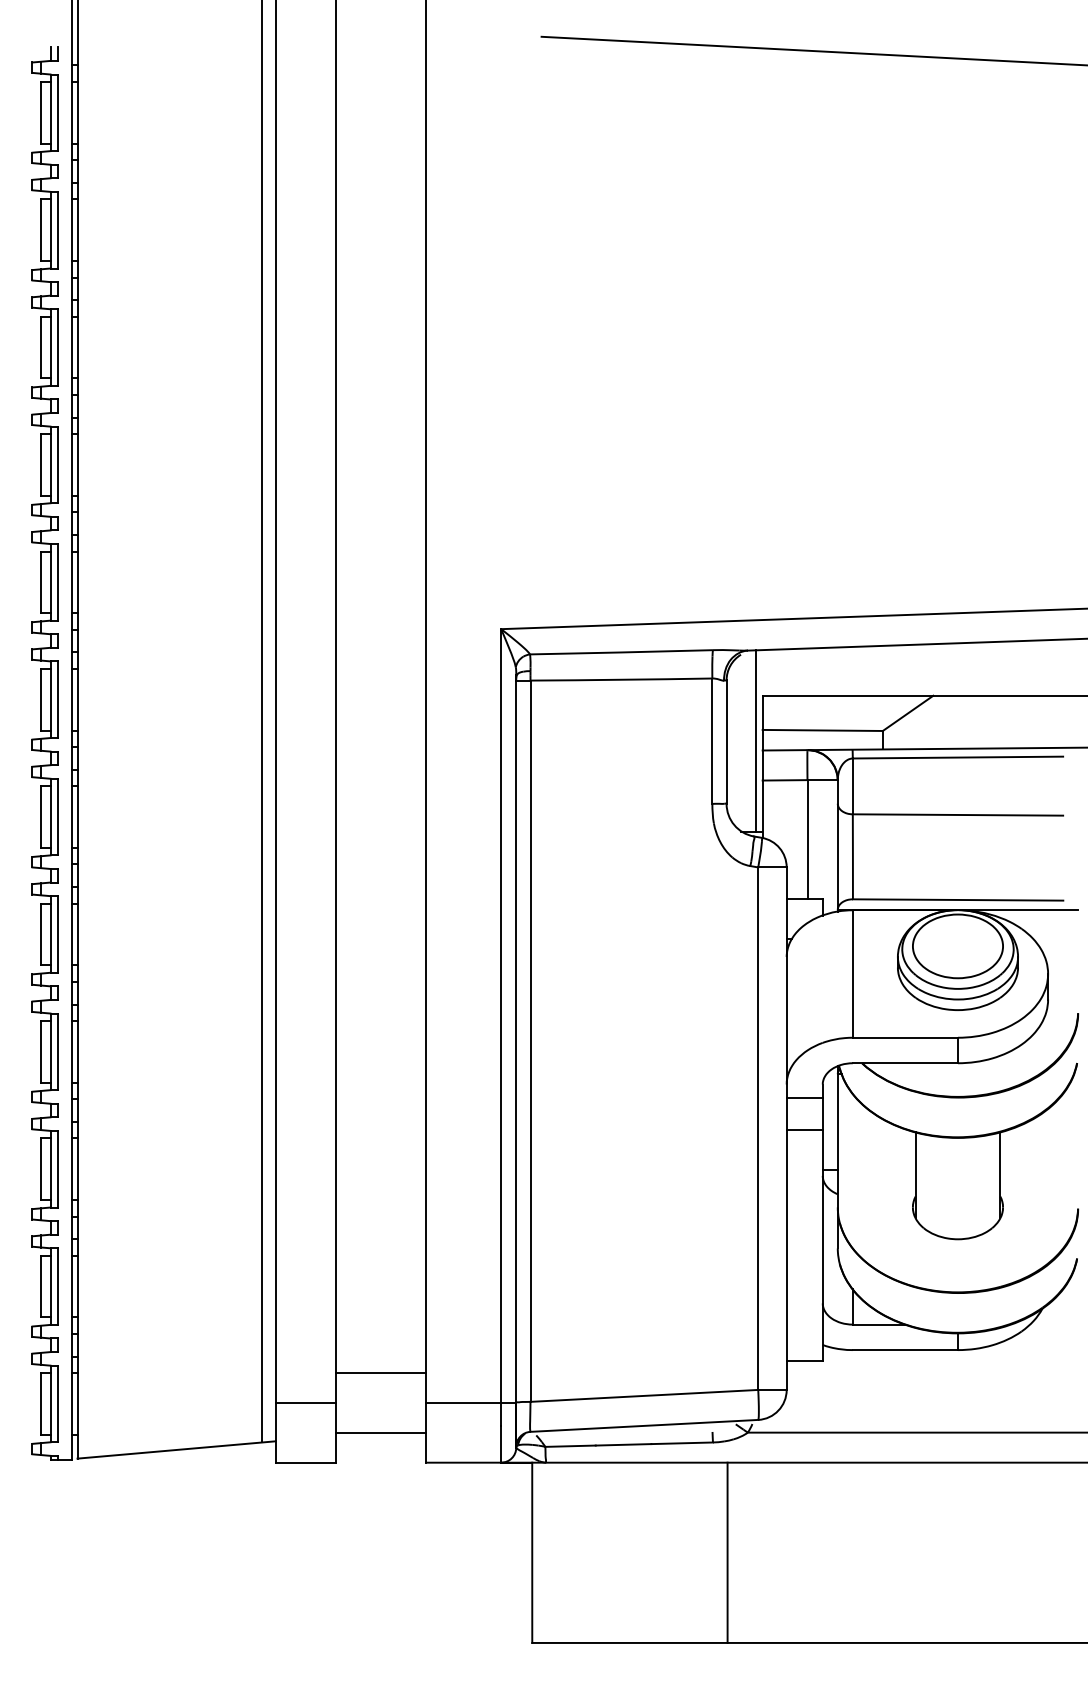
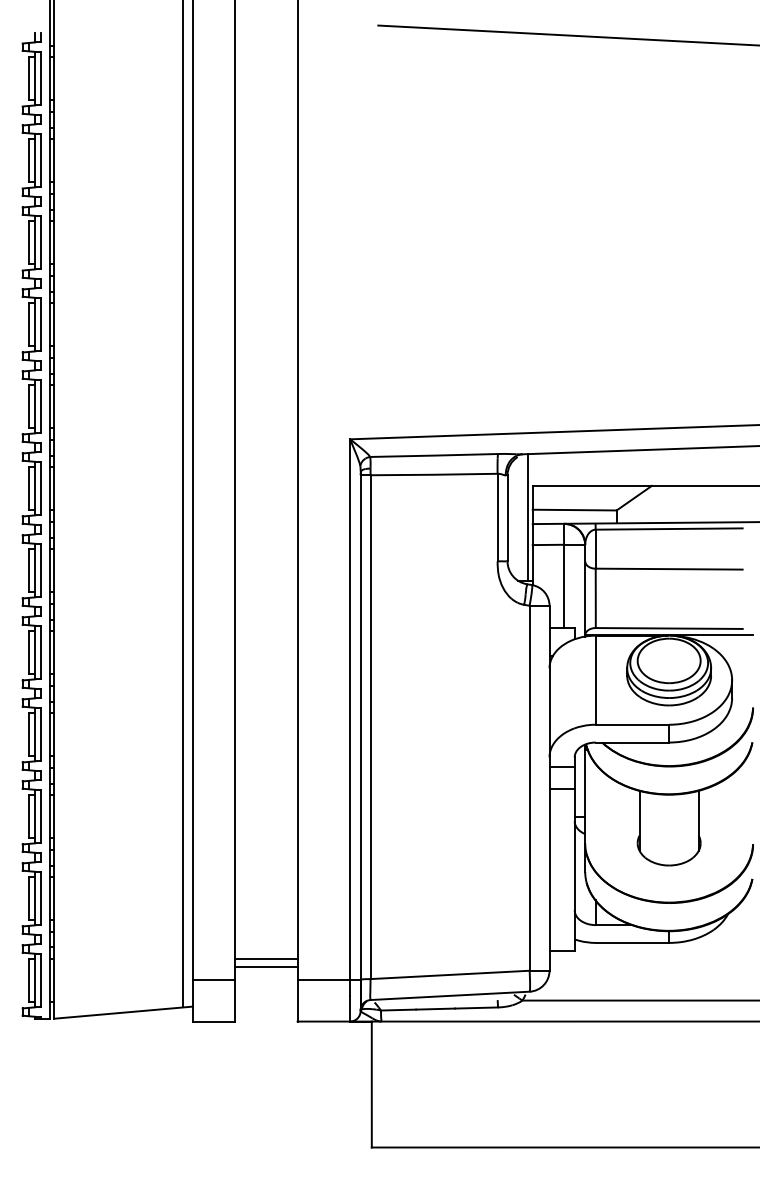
line: (380, 1432) -> (265, 966), moved
line: (727, 1552) -> (508, 1084), removed

